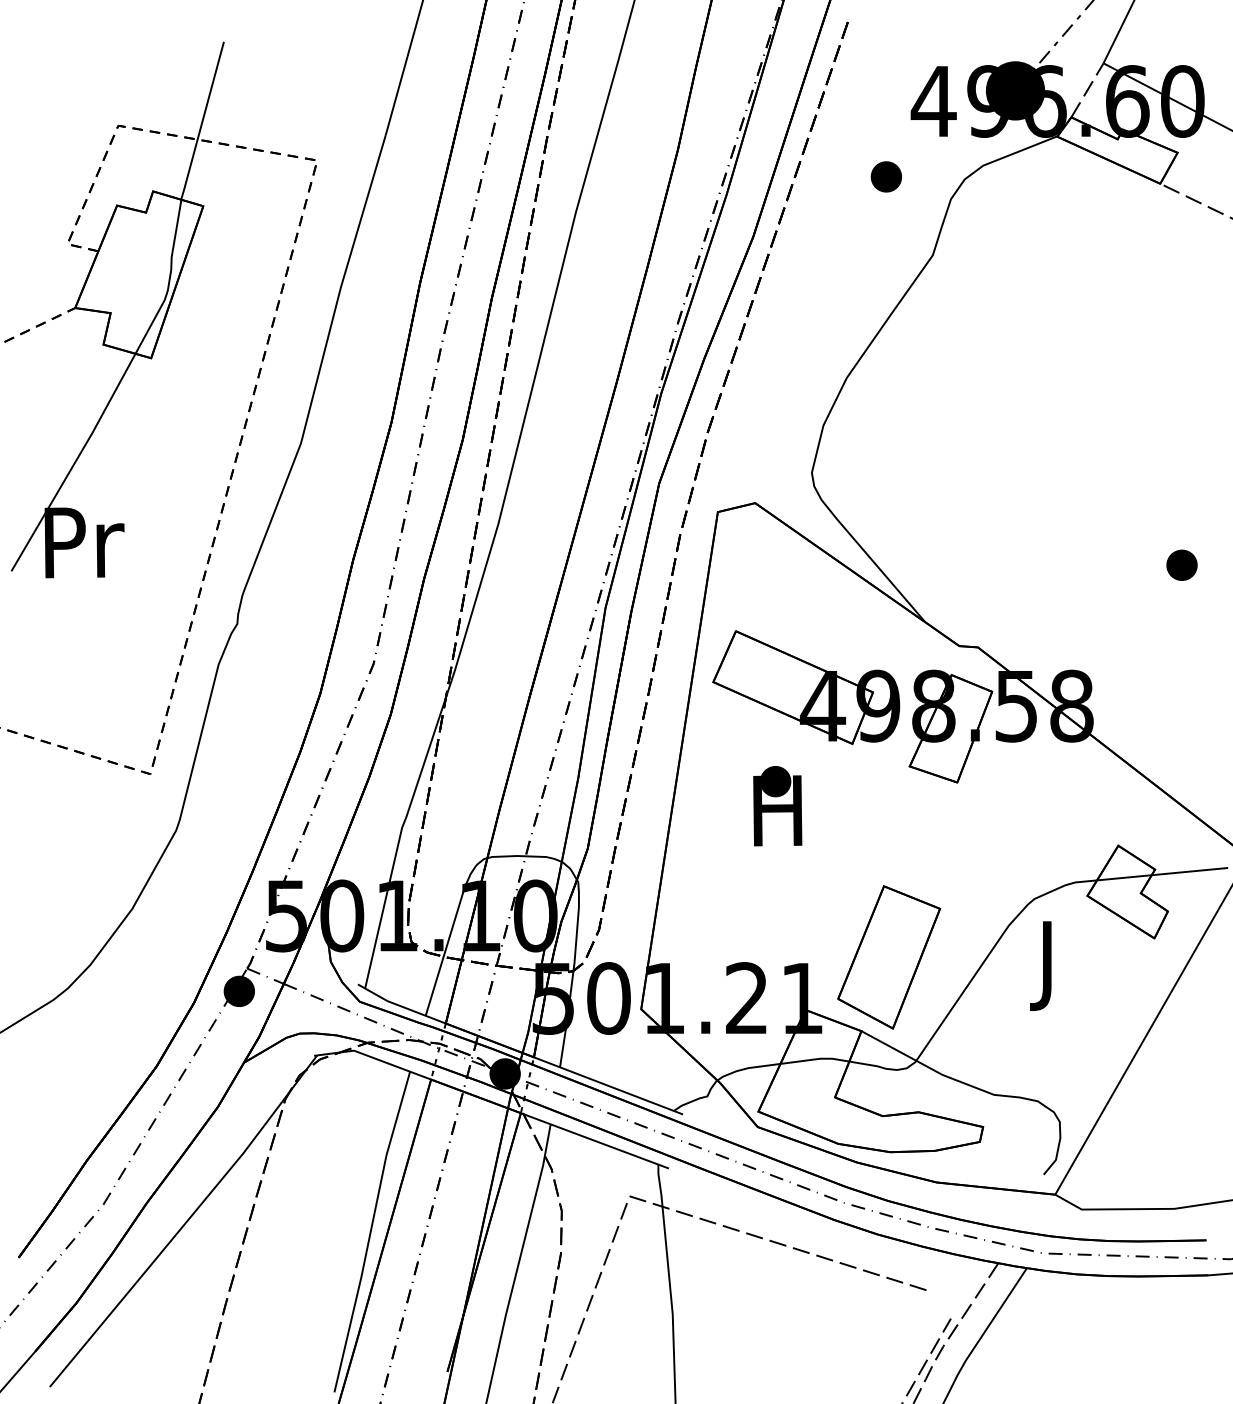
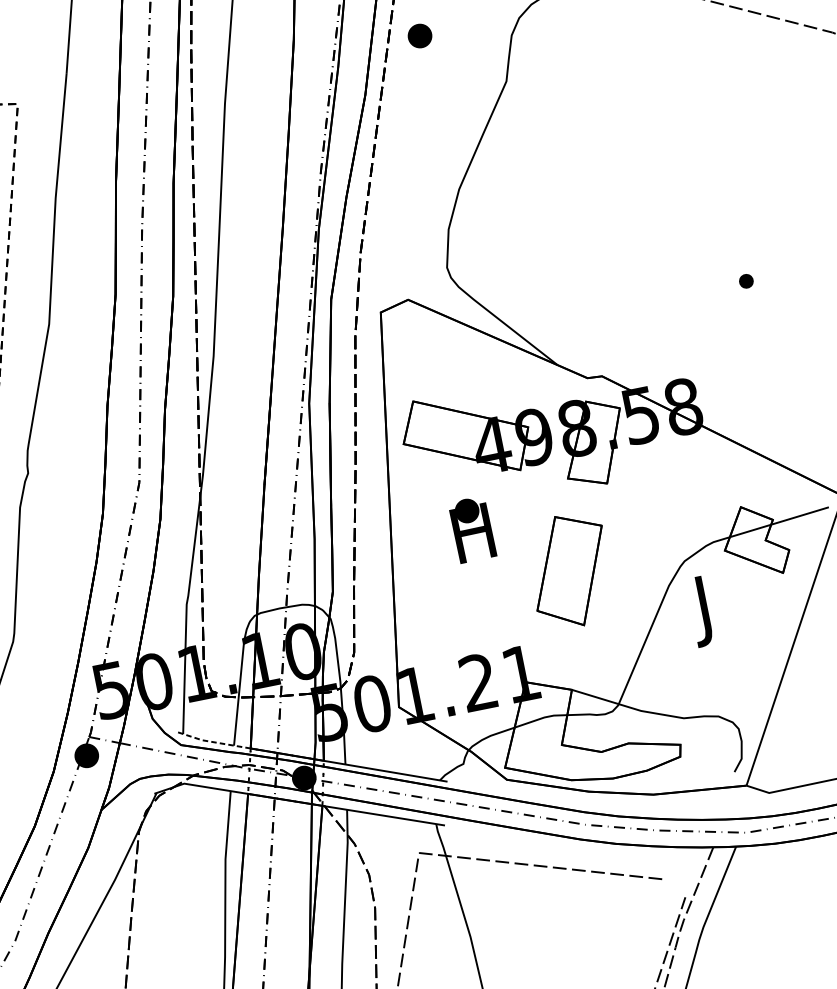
part: (885, 176) -> (419, 35), moved
part: (1181, 564) -> (745, 280), size x0.6
part: (889, 957) -> (570, 571), moved
line: (400, 1006) -> (213, 742), solid -> dashed

